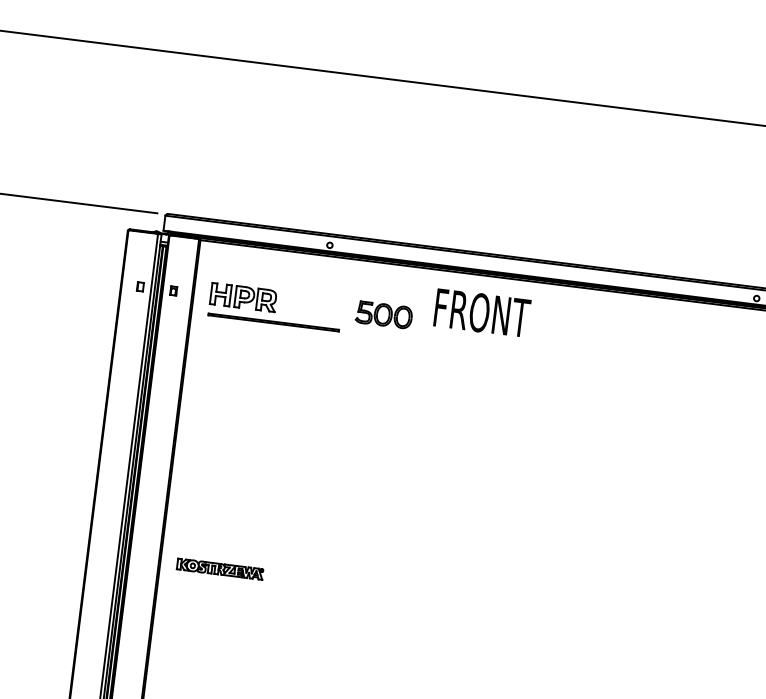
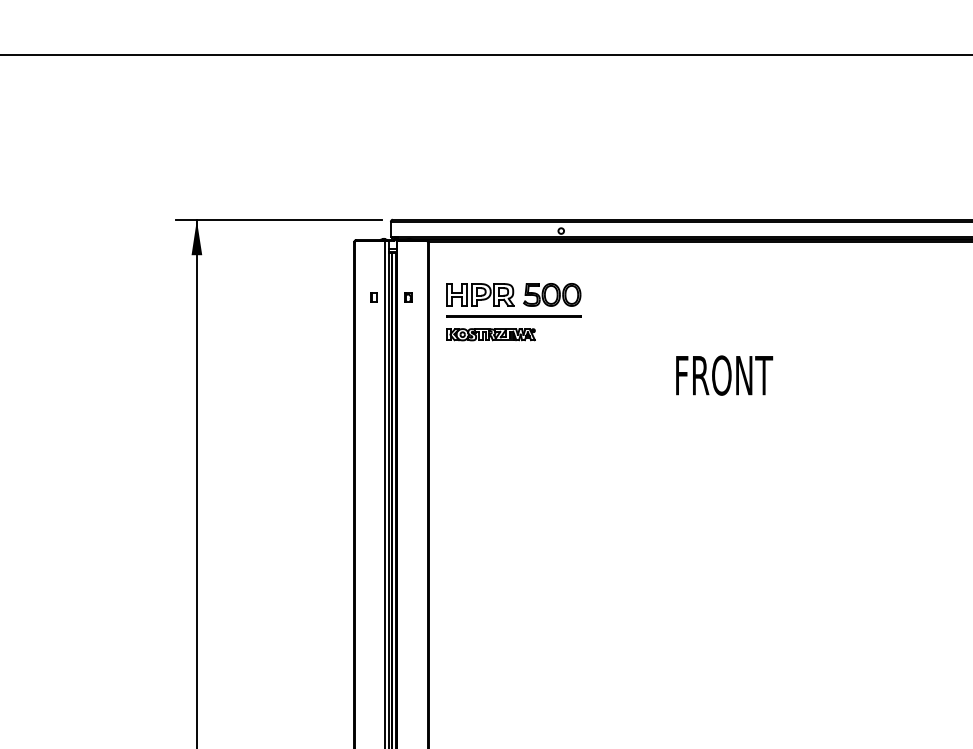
text: (482, 313) -> (724, 375), moved
part: (384, 314) -> (552, 294), moved
part: (219, 569) -> (490, 334), moved

